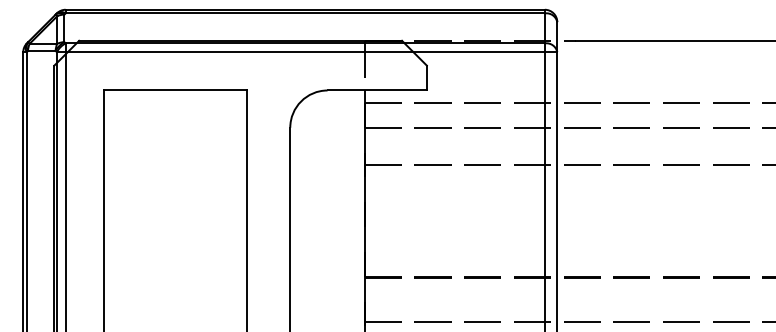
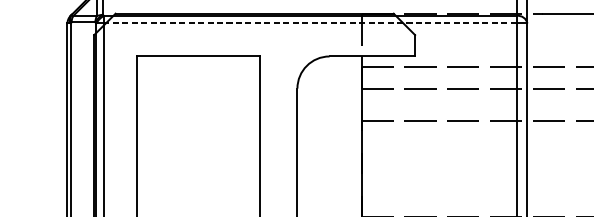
line: (305, 52) -> (310, 23), solid -> dashed

